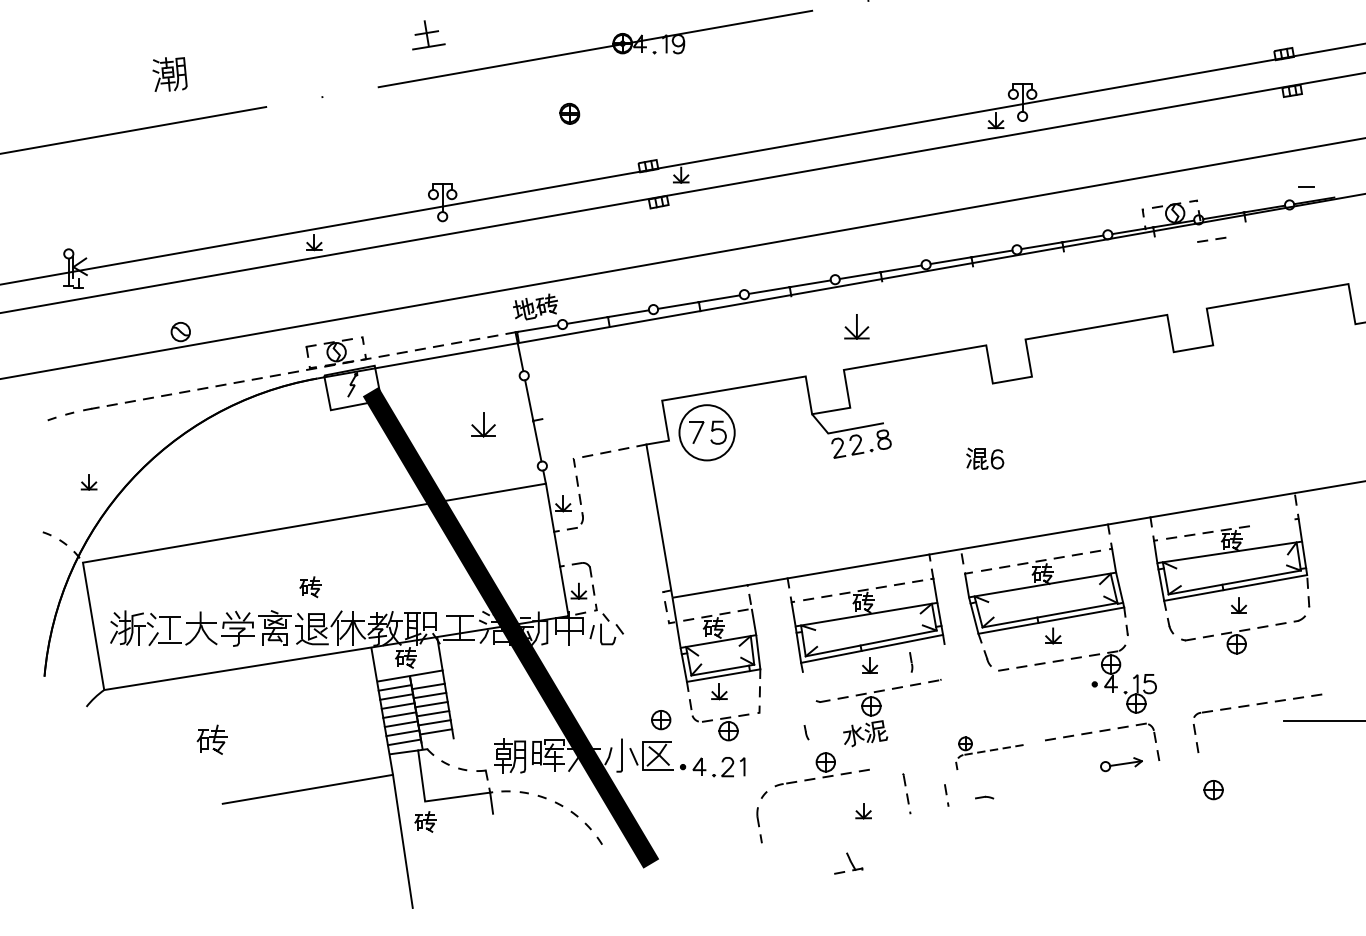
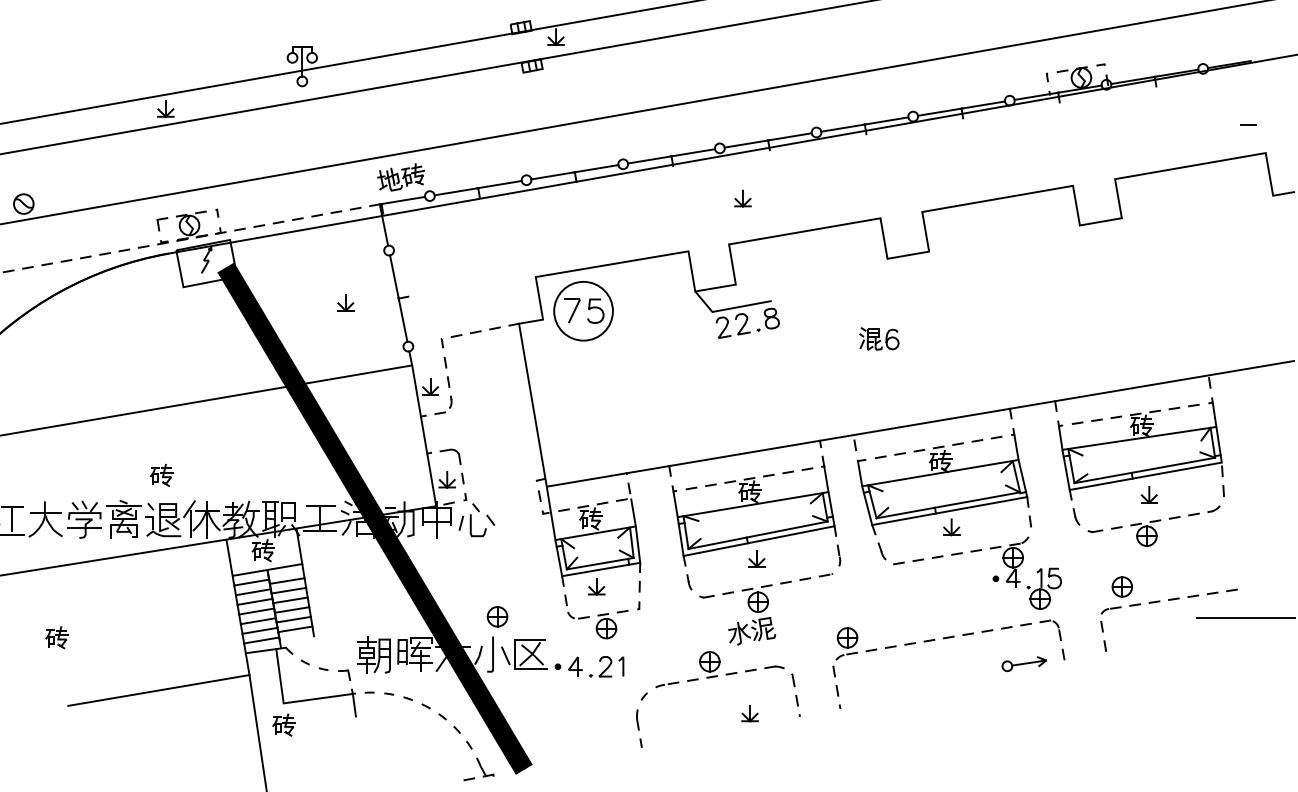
line: (1306, 186) -> (1248, 123), moved
part: (1211, 239) -> (1183, 406), moved
part: (856, 326) -> (742, 198), size x0.62
part: (483, 425) -> (345, 303), size x0.62
part: (911, 662) -> (839, 555), moved
part: (661, 720) -> (497, 617), moved
line: (806, 732) -> (689, 582), moved
part: (211, 739) -> (56, 637), size x0.71
part: (989, 752) -> (883, 651), size x1.43
part: (1213, 790) -> (1122, 587), moved
part: (984, 797) -> (774, 667), moved
part: (848, 863) -> (478, 769), moved

